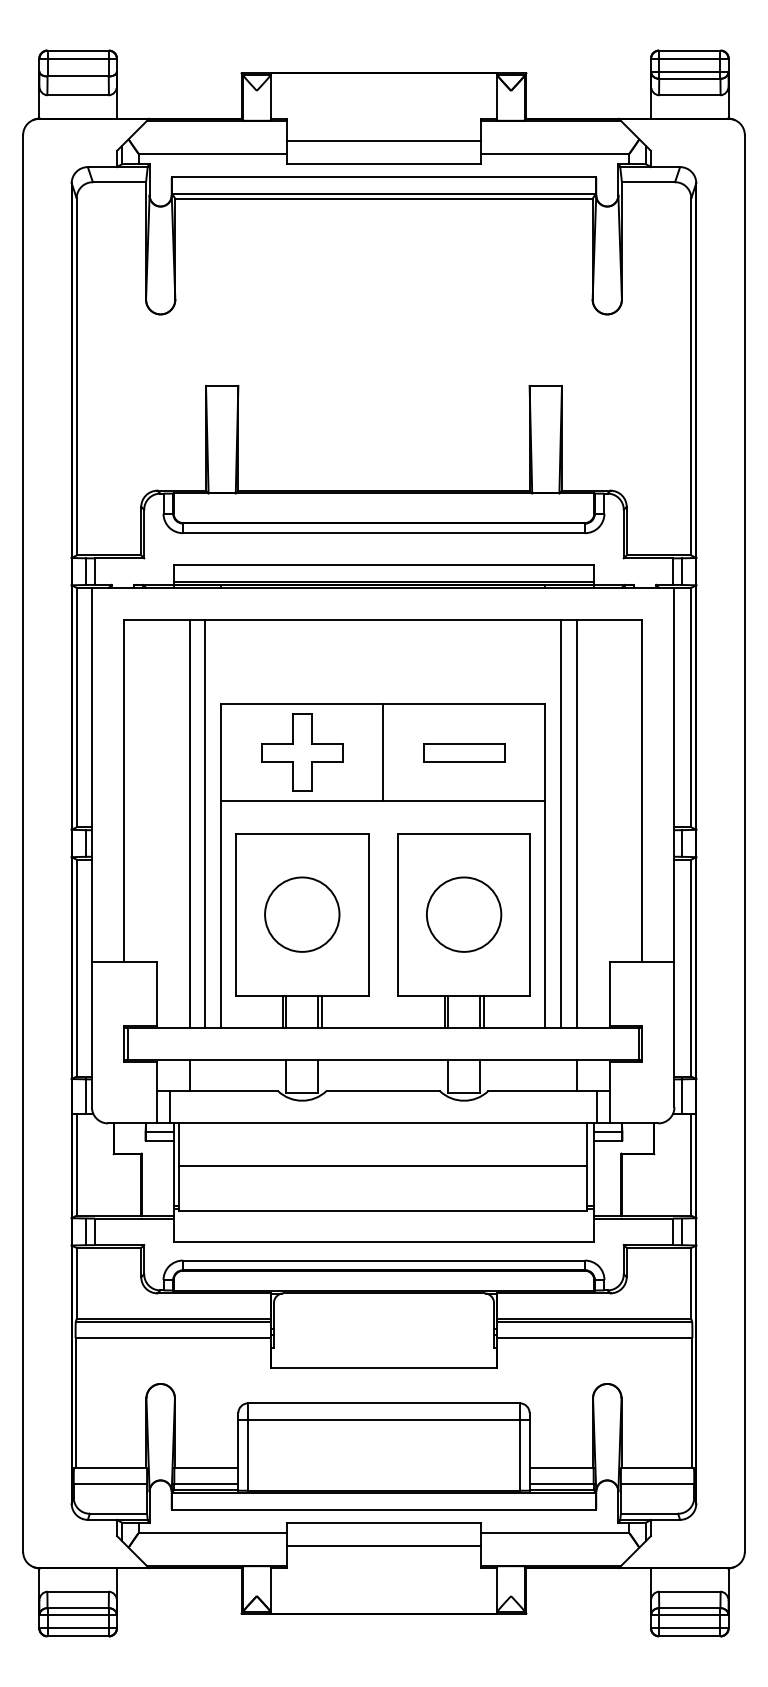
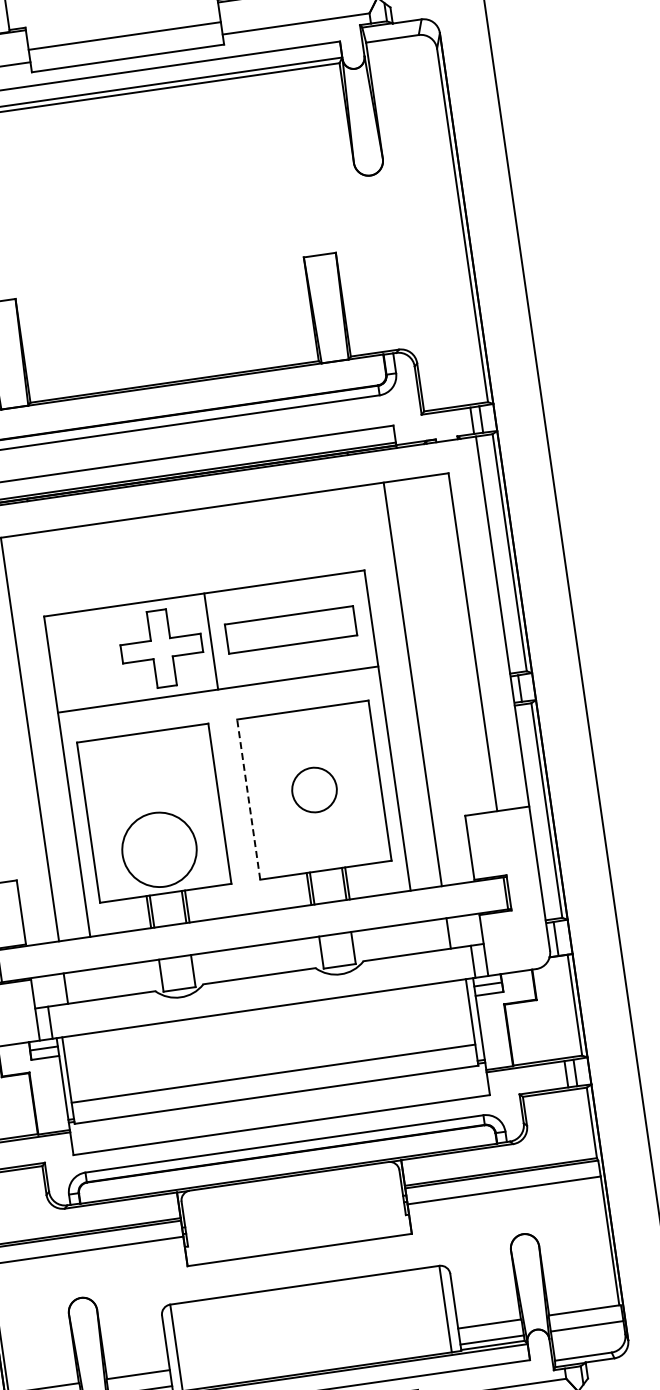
part: (302, 752) -> (162, 648), moved
part: (464, 752) -> (291, 629), size x1.6
line: (205, 823) -> (45, 736), removed
line: (561, 823) -> (397, 685), removed
circle: (302, 914) -> (159, 849), moved
line: (397, 914) -> (248, 799), solid -> dashed
circle: (464, 914) -> (314, 789), size x0.6
line: (383, 1165) -> (273, 1073), moved
line: (383, 1419) -> (306, 1301), removed

